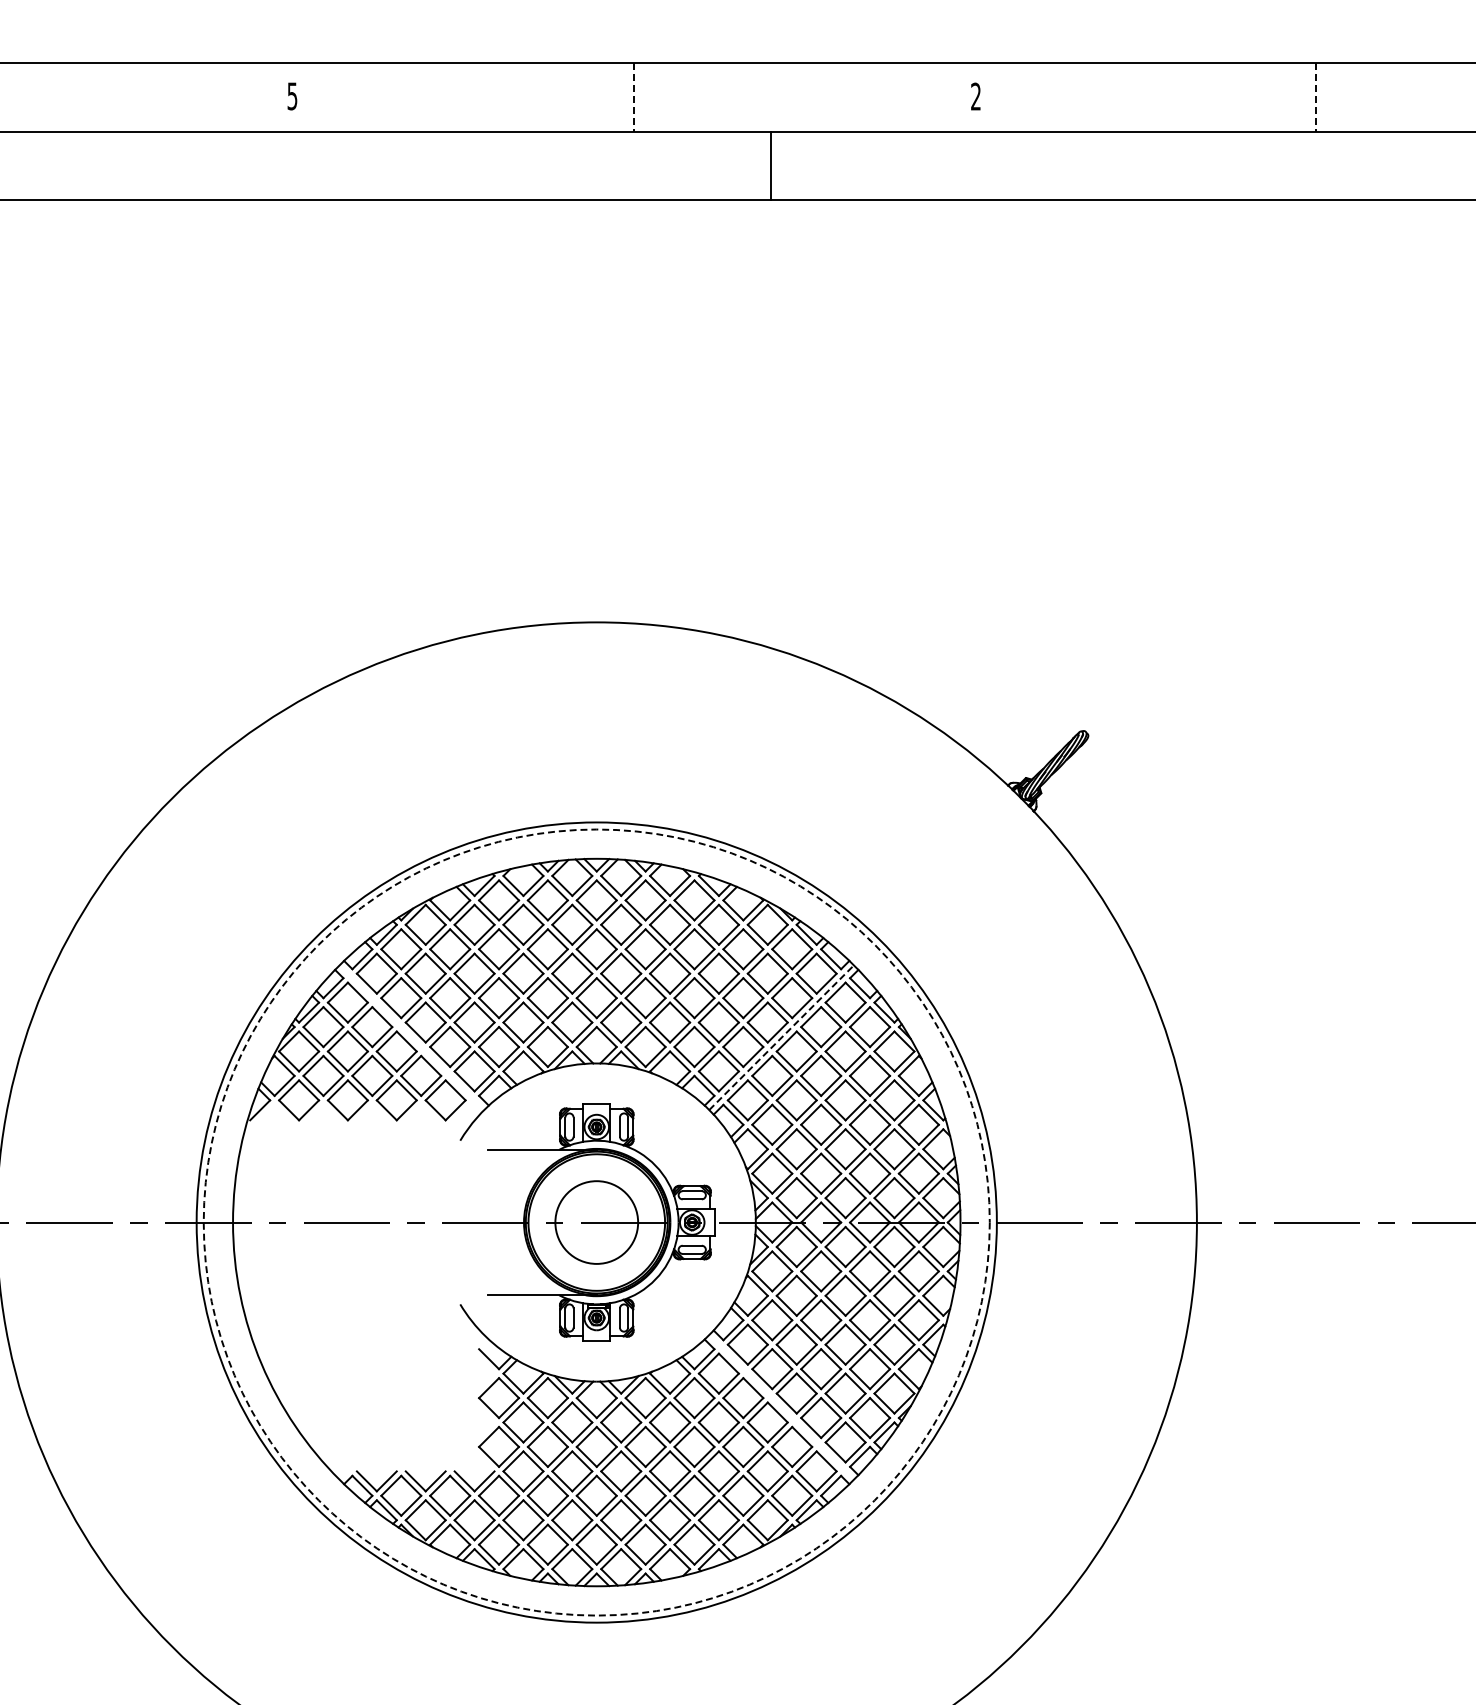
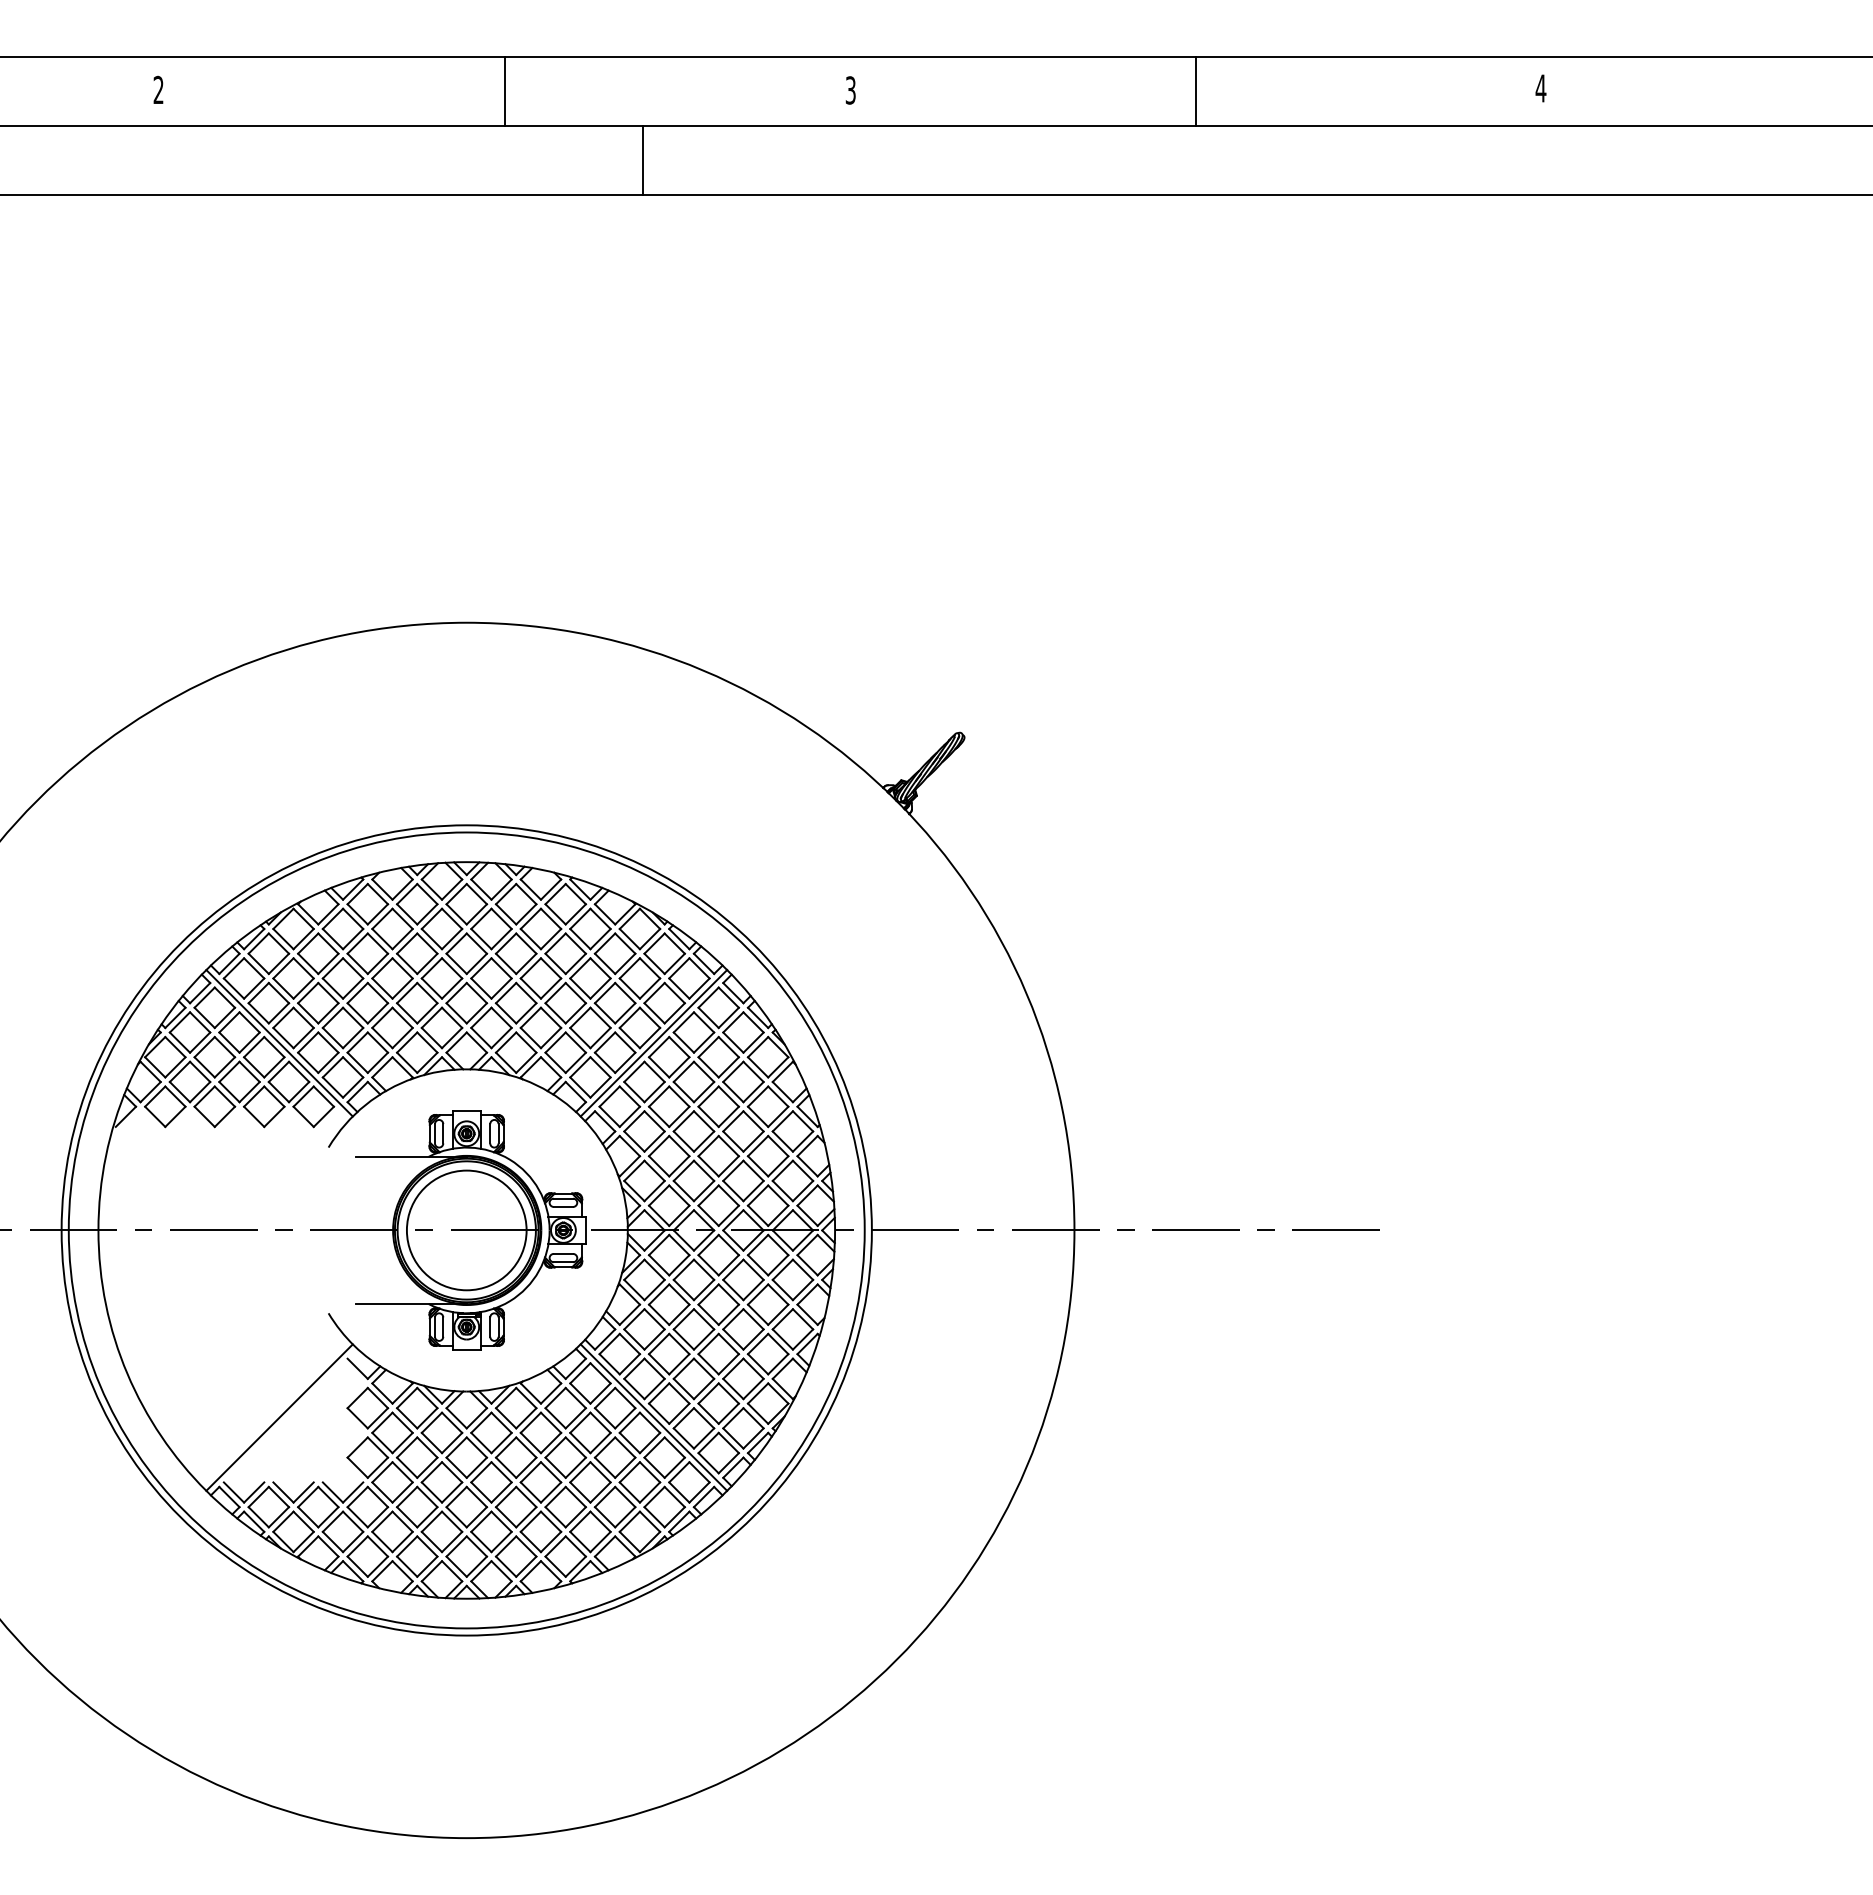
text: (292, 95) -> (158, 89), 5 -> 2
text: (975, 96) -> (850, 90), 2 -> 3
line: (634, 97) -> (504, 91), dashed -> solid
line: (1316, 97) -> (1195, 91), dashed -> solid
line: (411, 1037) -> (279, 1043), added
line: (781, 1037) -> (653, 1043), dashed -> solid
circle: (596, 1222) -> (466, 1230), dashed -> solid
circle: (596, 1222) -> (466, 1230), size x1.43
line: (411, 1407) -> (279, 1417), added
line: (781, 1407) -> (653, 1417), added

